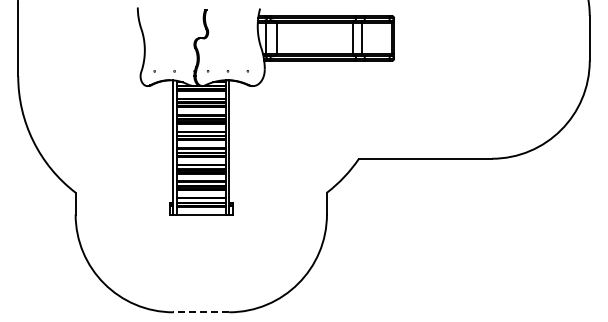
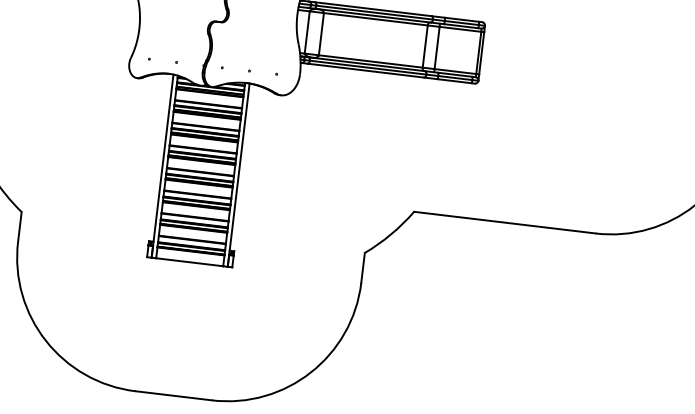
line: (201, 312) -> (174, 396), dashed -> solid

